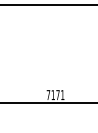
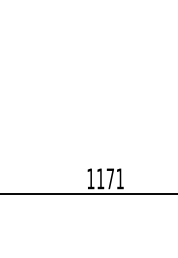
text: (48, 95) -> (90, 179), 7171 -> 1171

